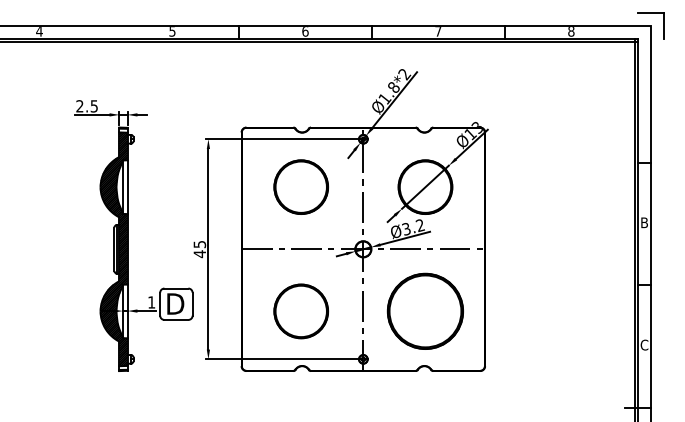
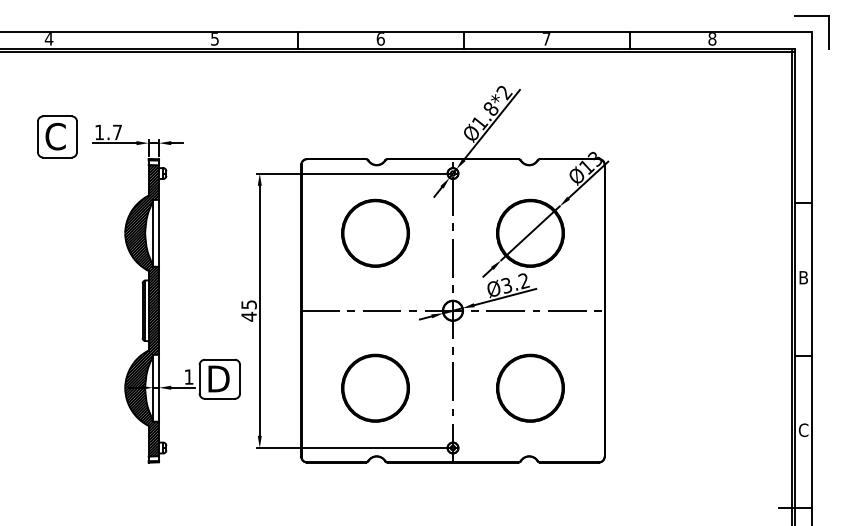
text: (86, 106) -> (107, 132), 2.5 -> 1.7
part: (45, 109) -> (56, 136), added
part: (425, 311) -> (530, 388), size x0.71

